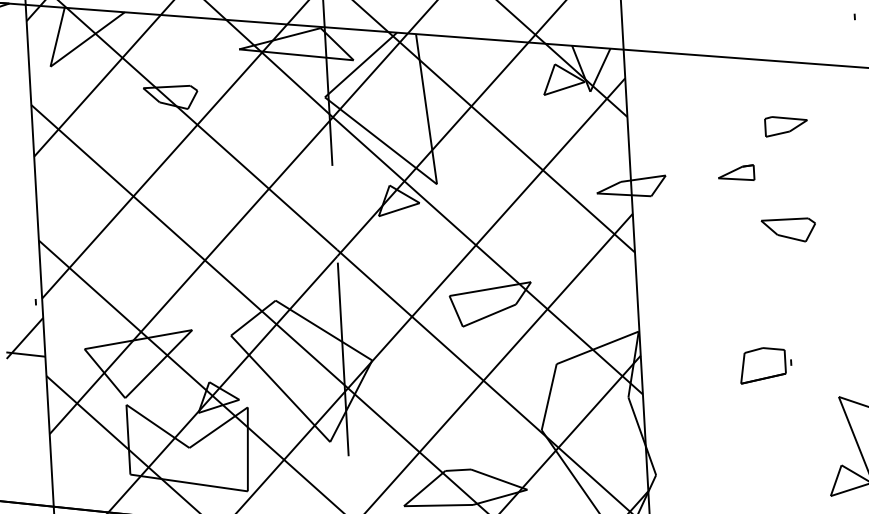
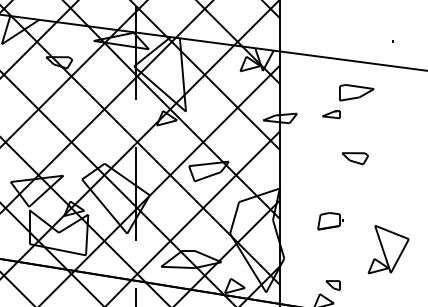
part: (785, 125) -> (356, 92), size x1.67
part: (787, 230) -> (354, 158), moved
part: (765, 365) -> (330, 221), moved

